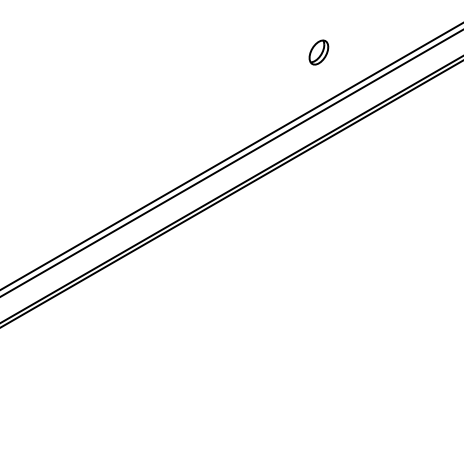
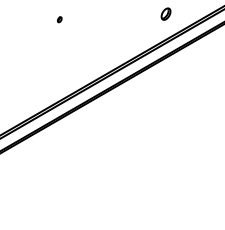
part: (96, 63) -> (59, 19), added

